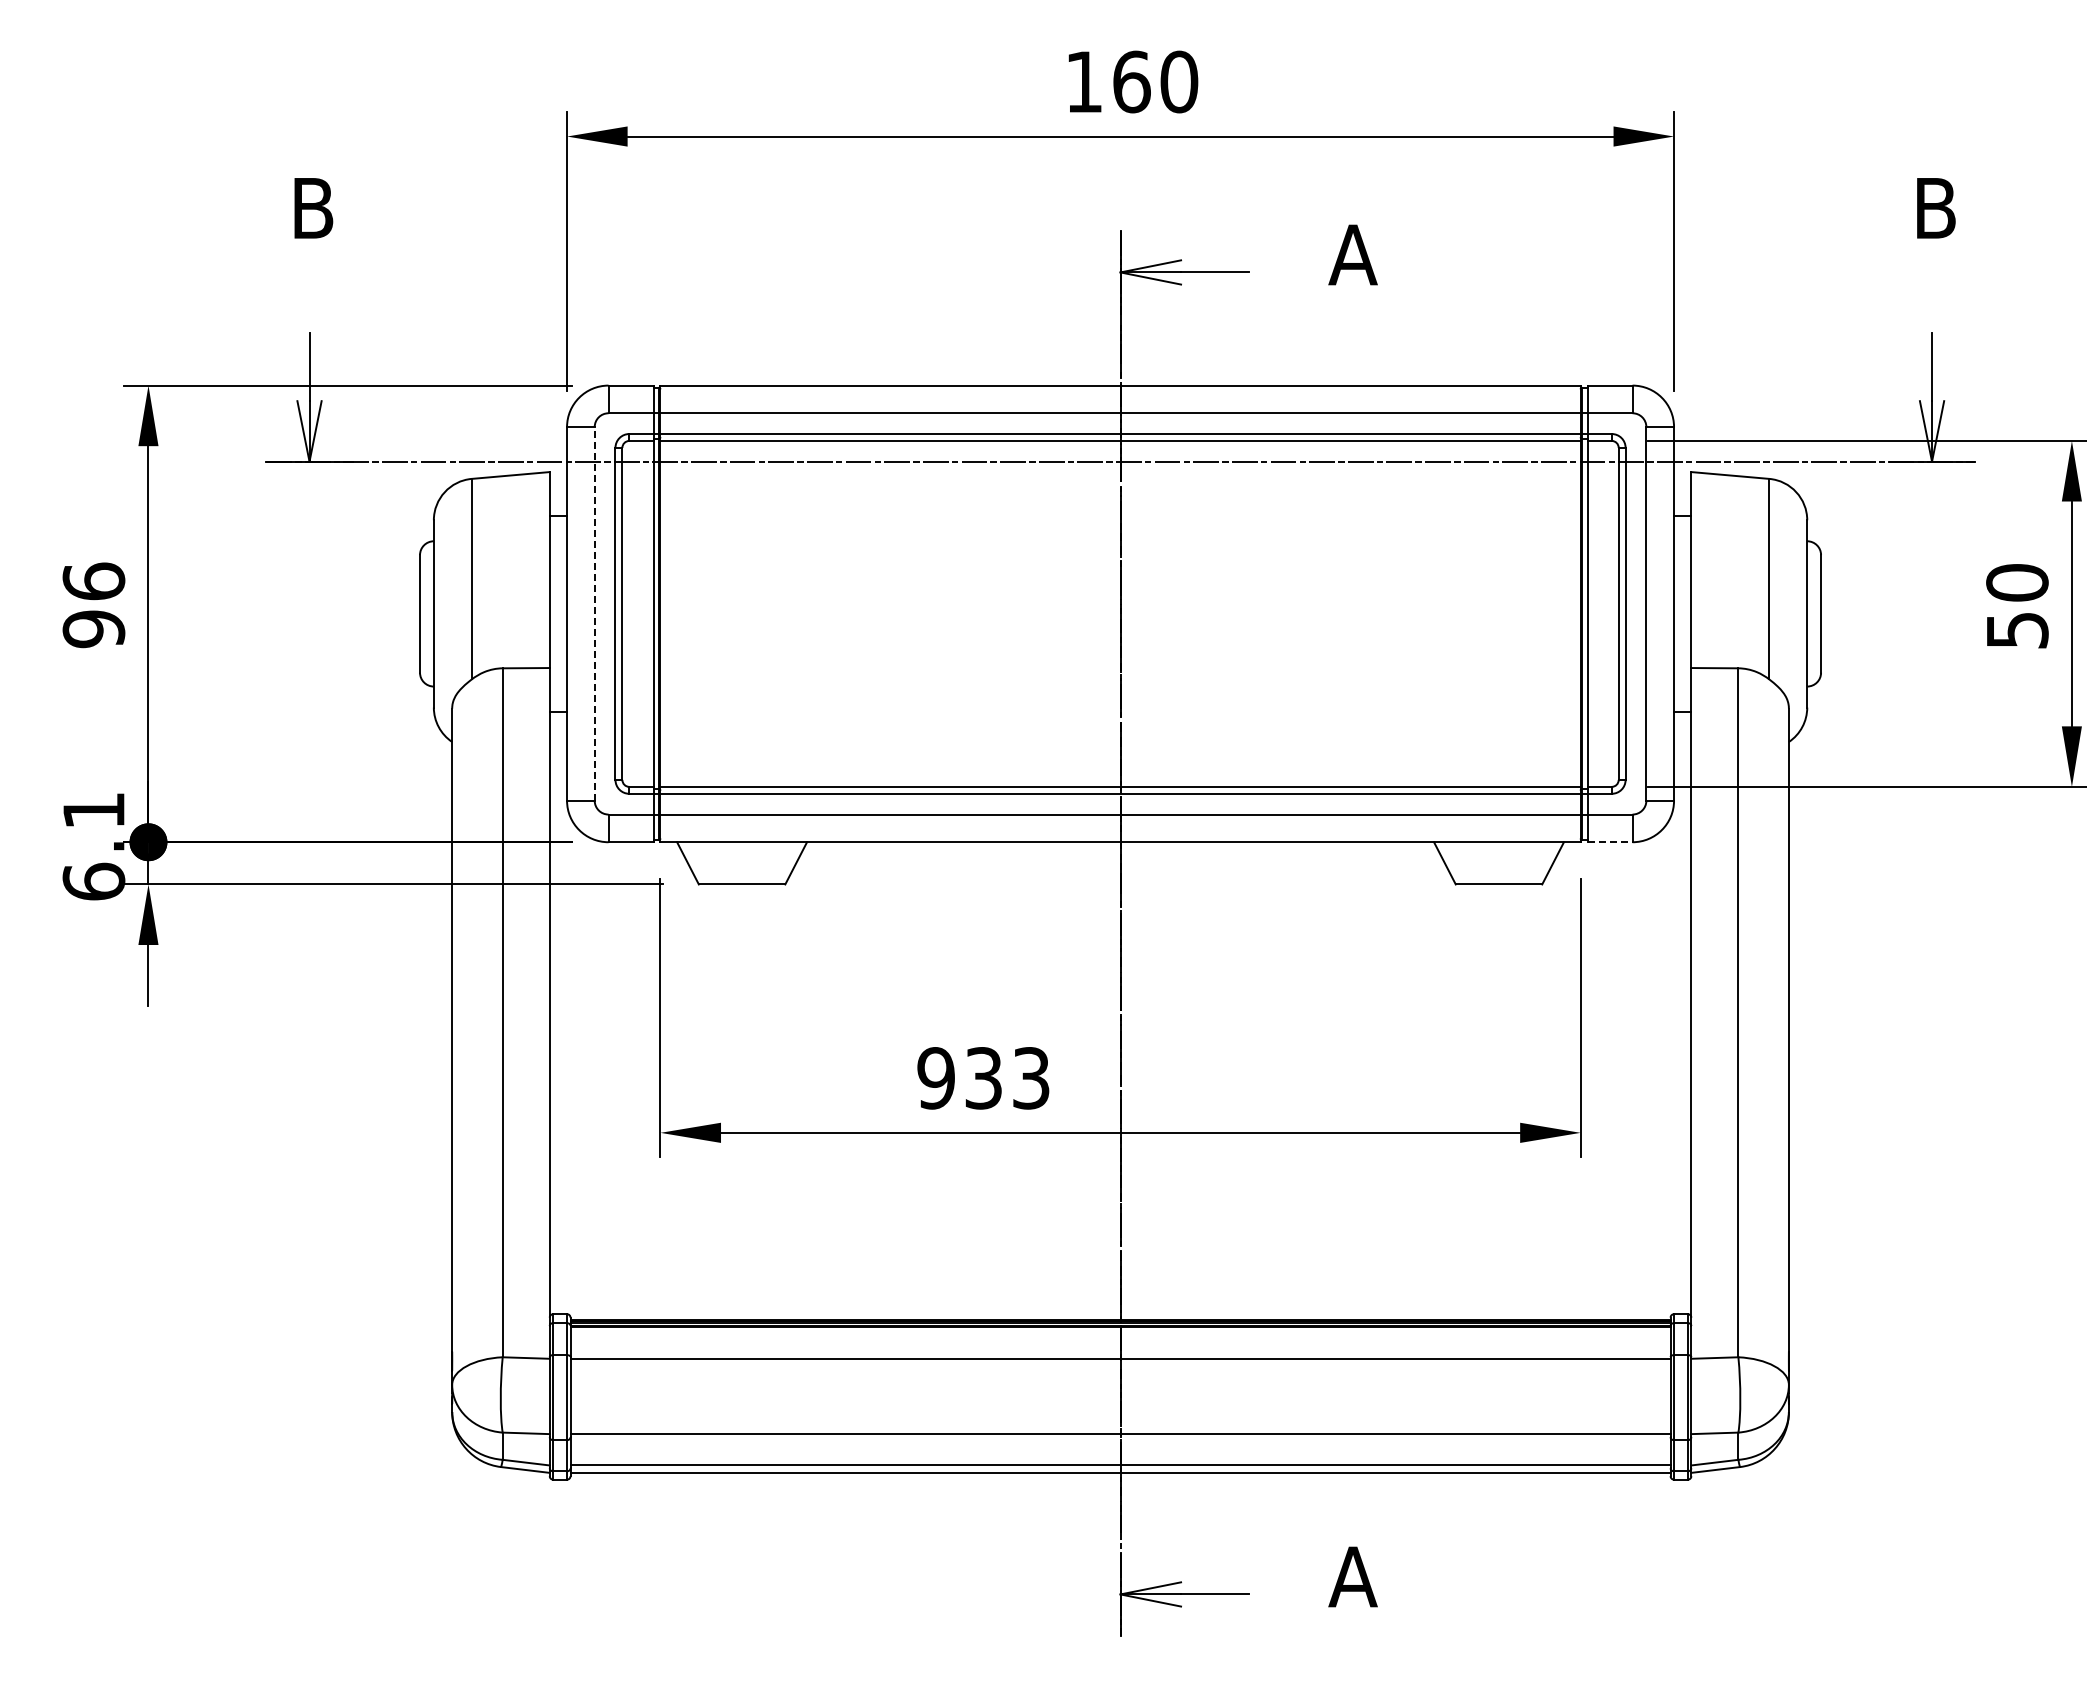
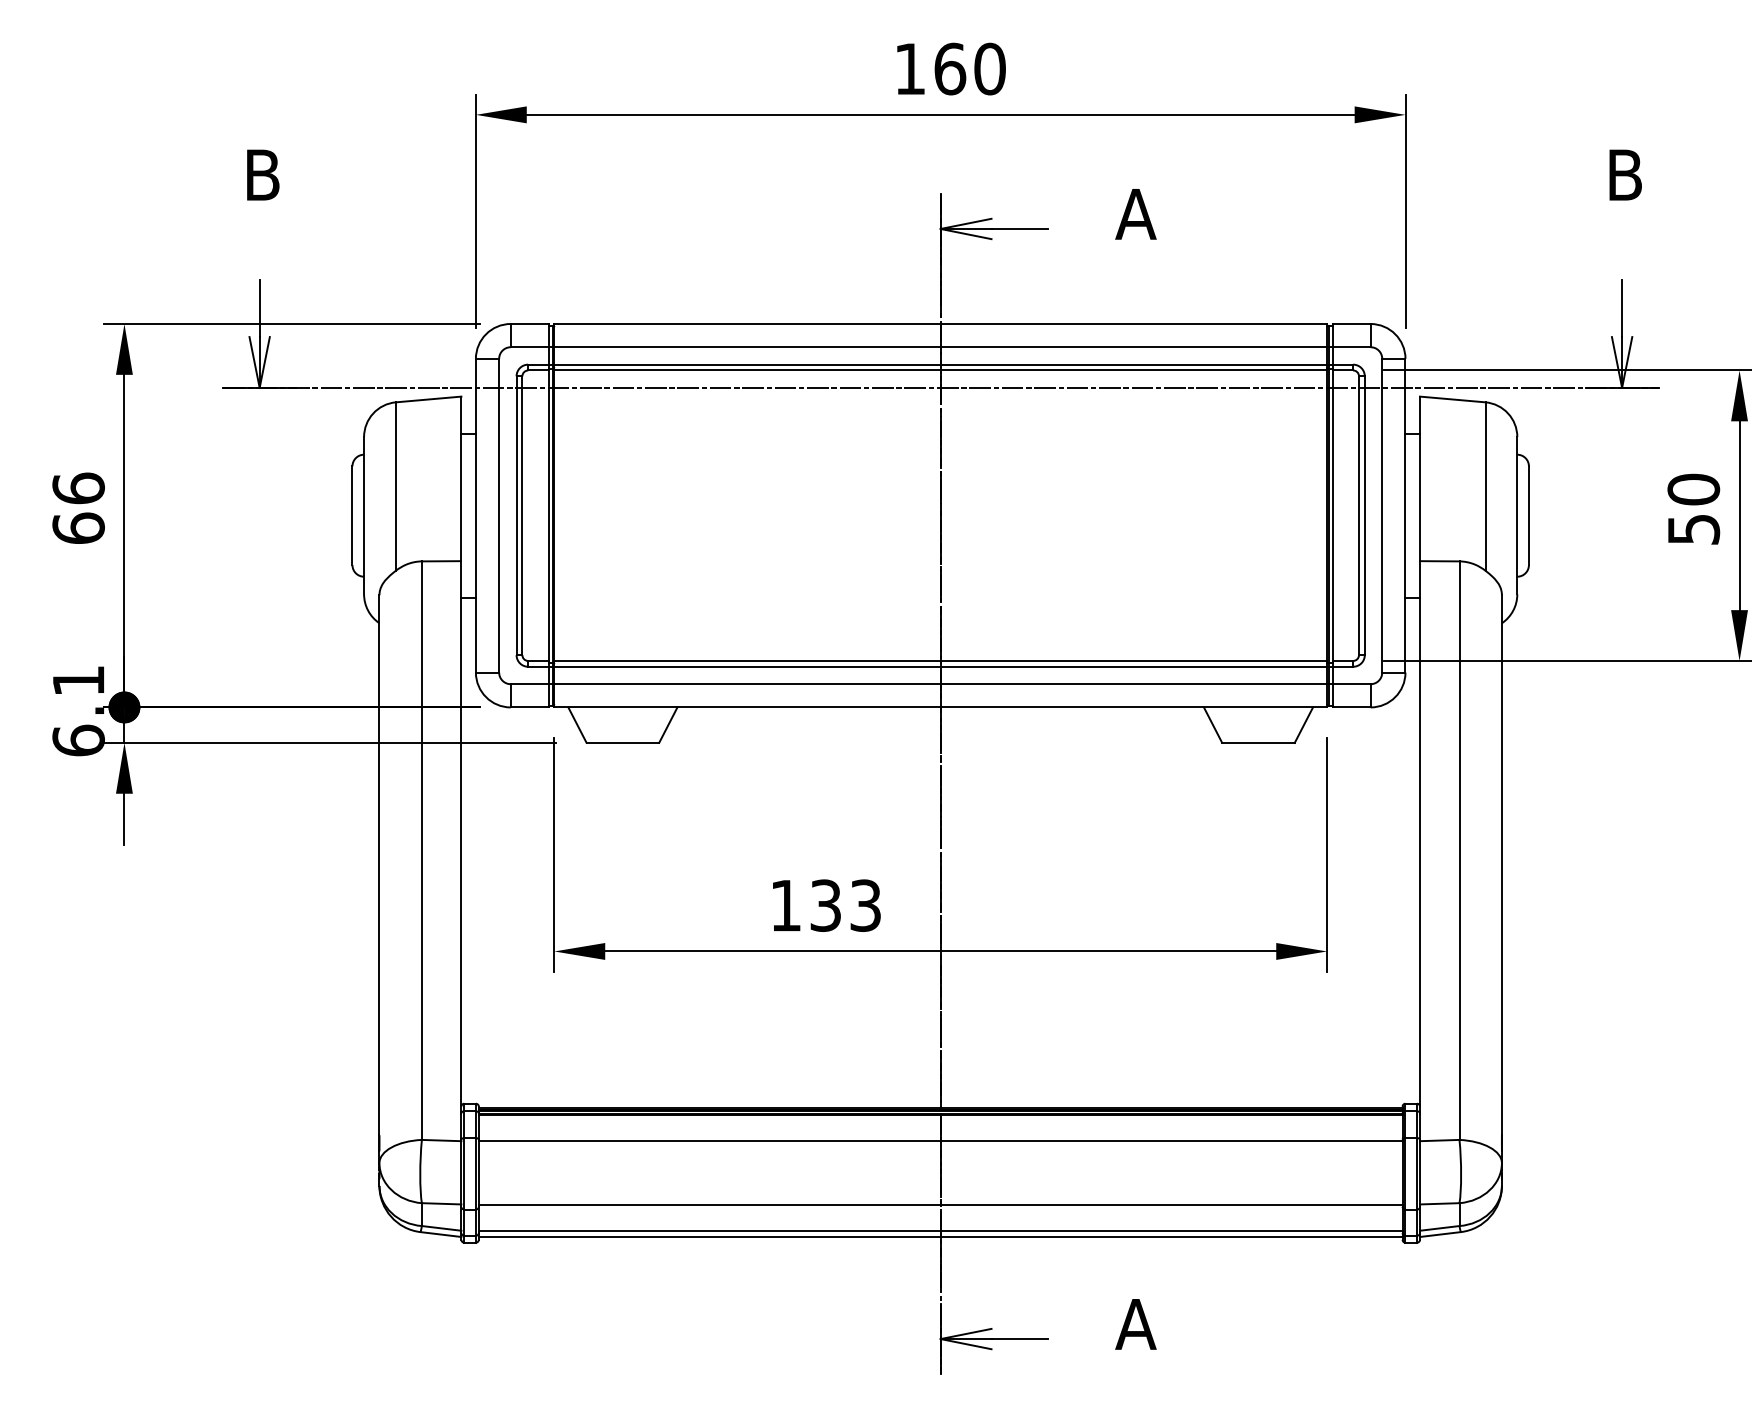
line: (594, 613) -> (498, 515), dashed -> solid
text: (93, 629) -> (78, 528), 96 -> 66
line: (1610, 842) -> (1352, 707), dashed -> solid
text: (935, 1078) -> (785, 905), 933 -> 133

